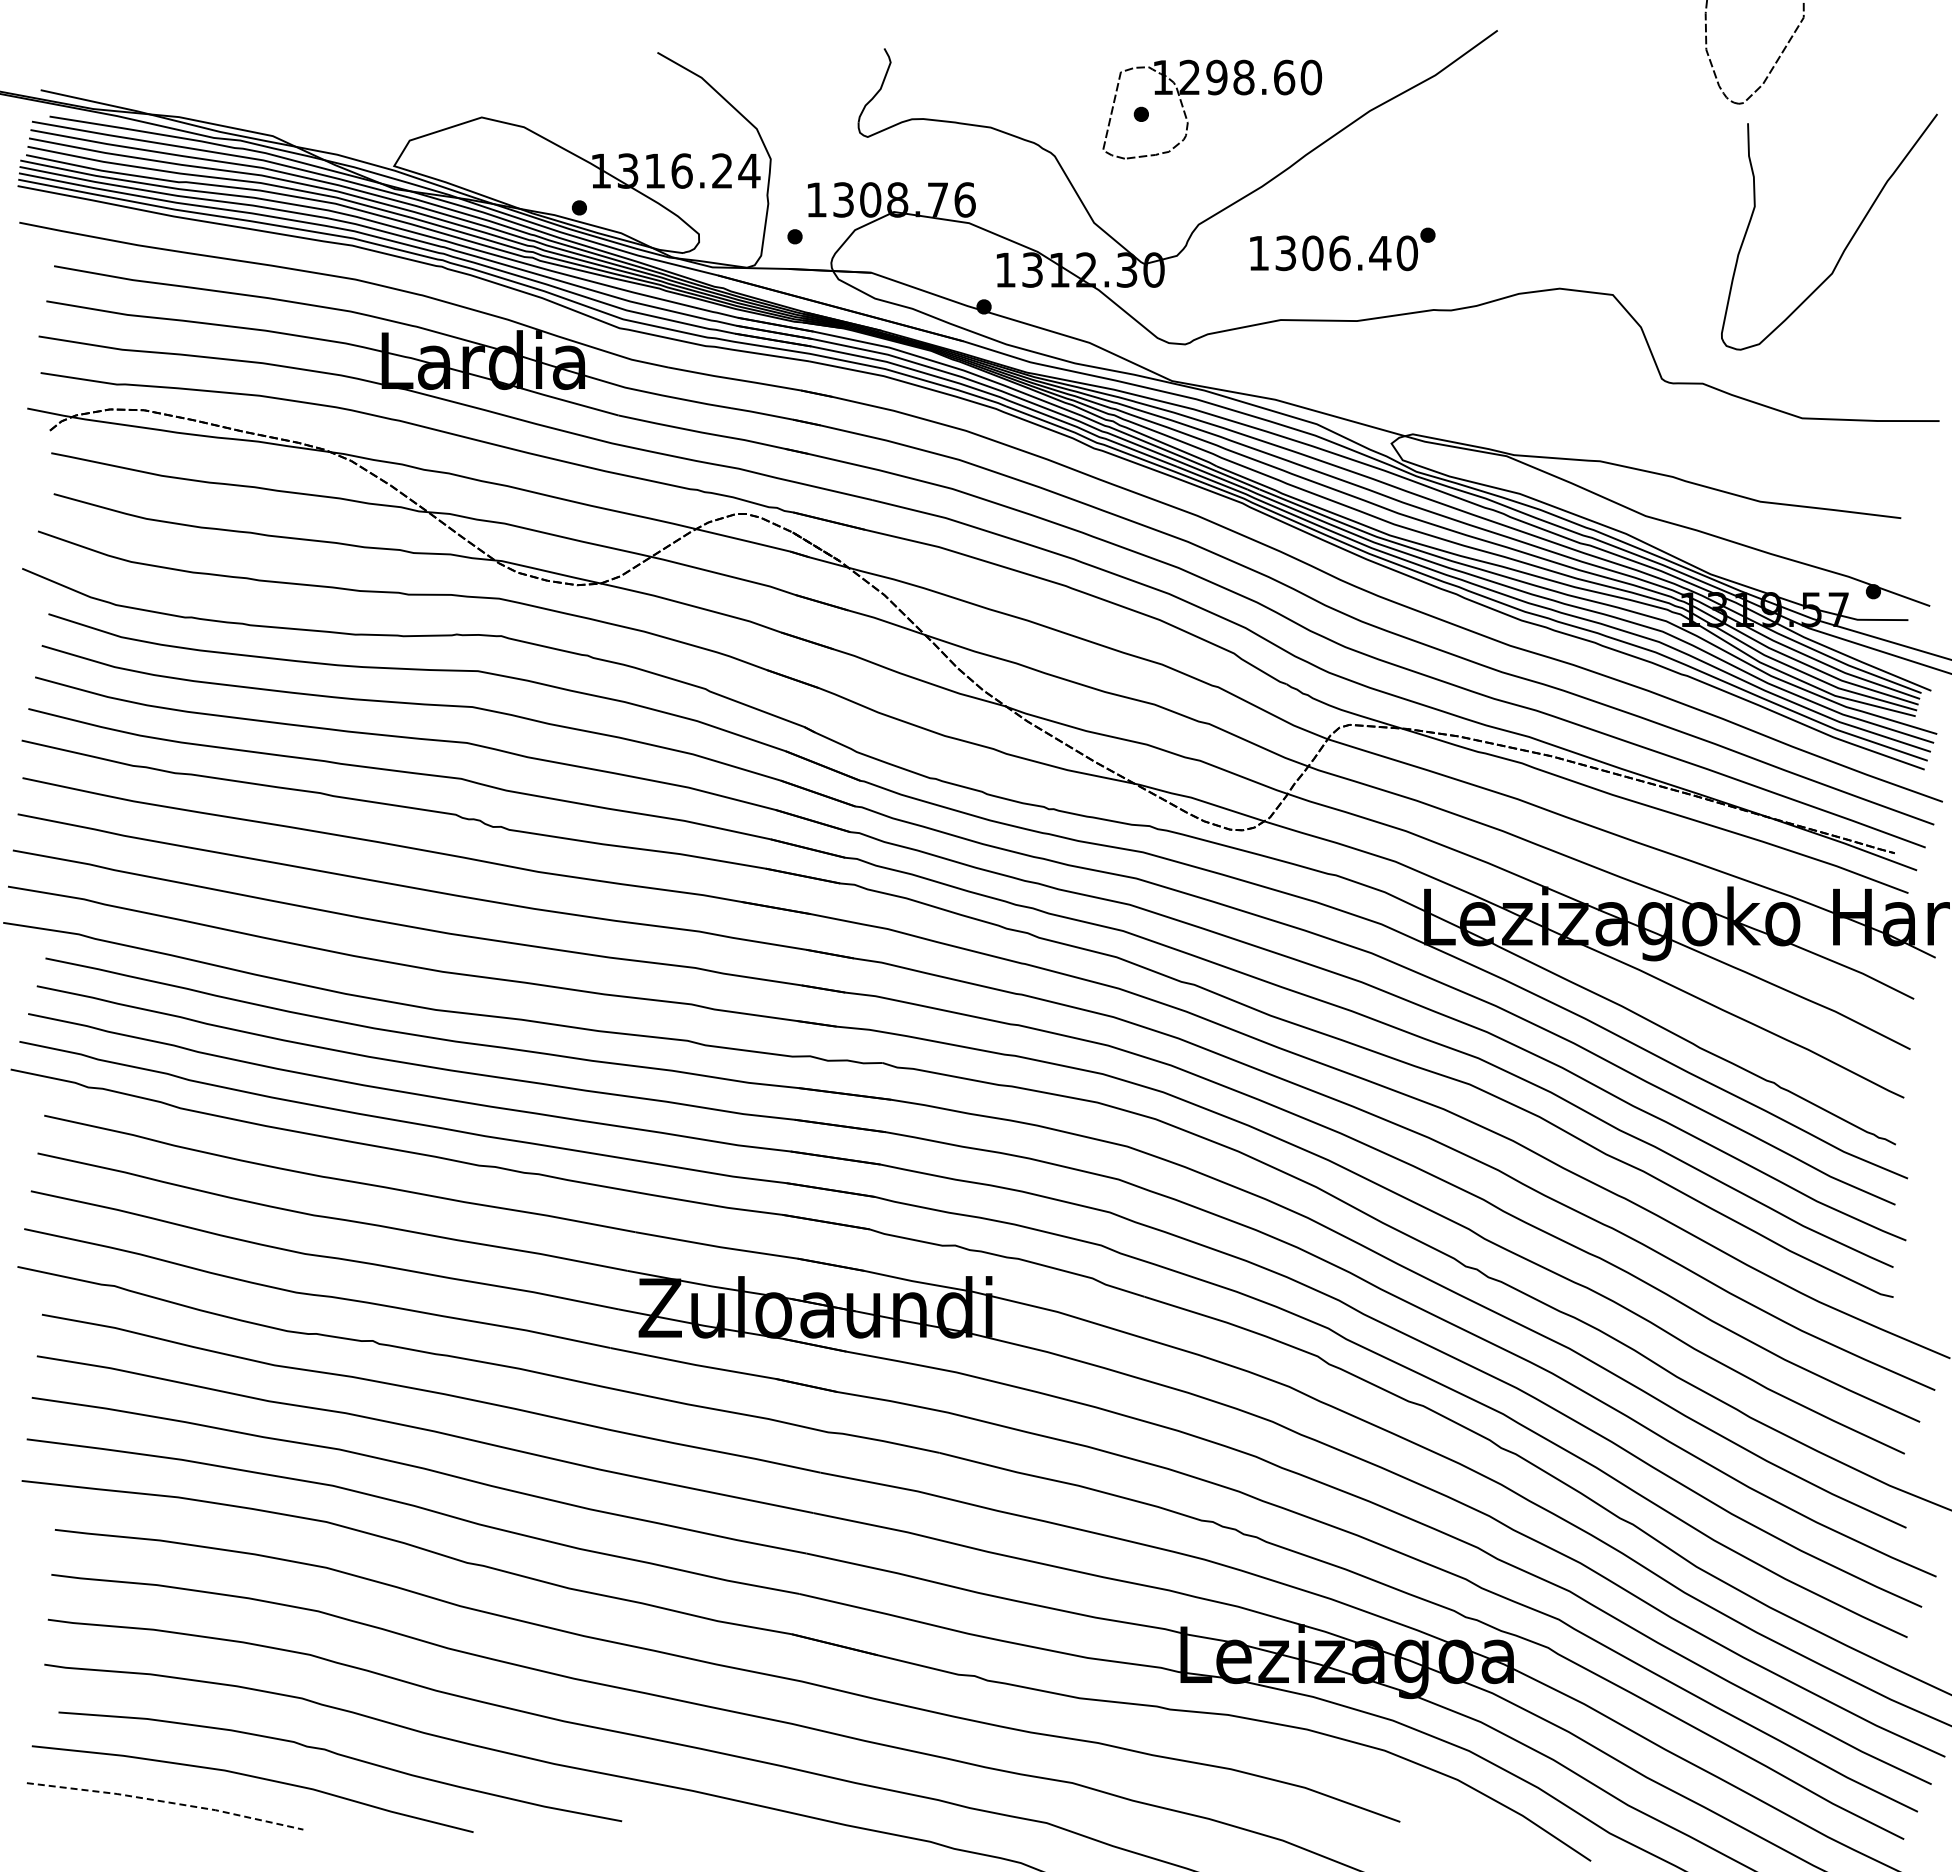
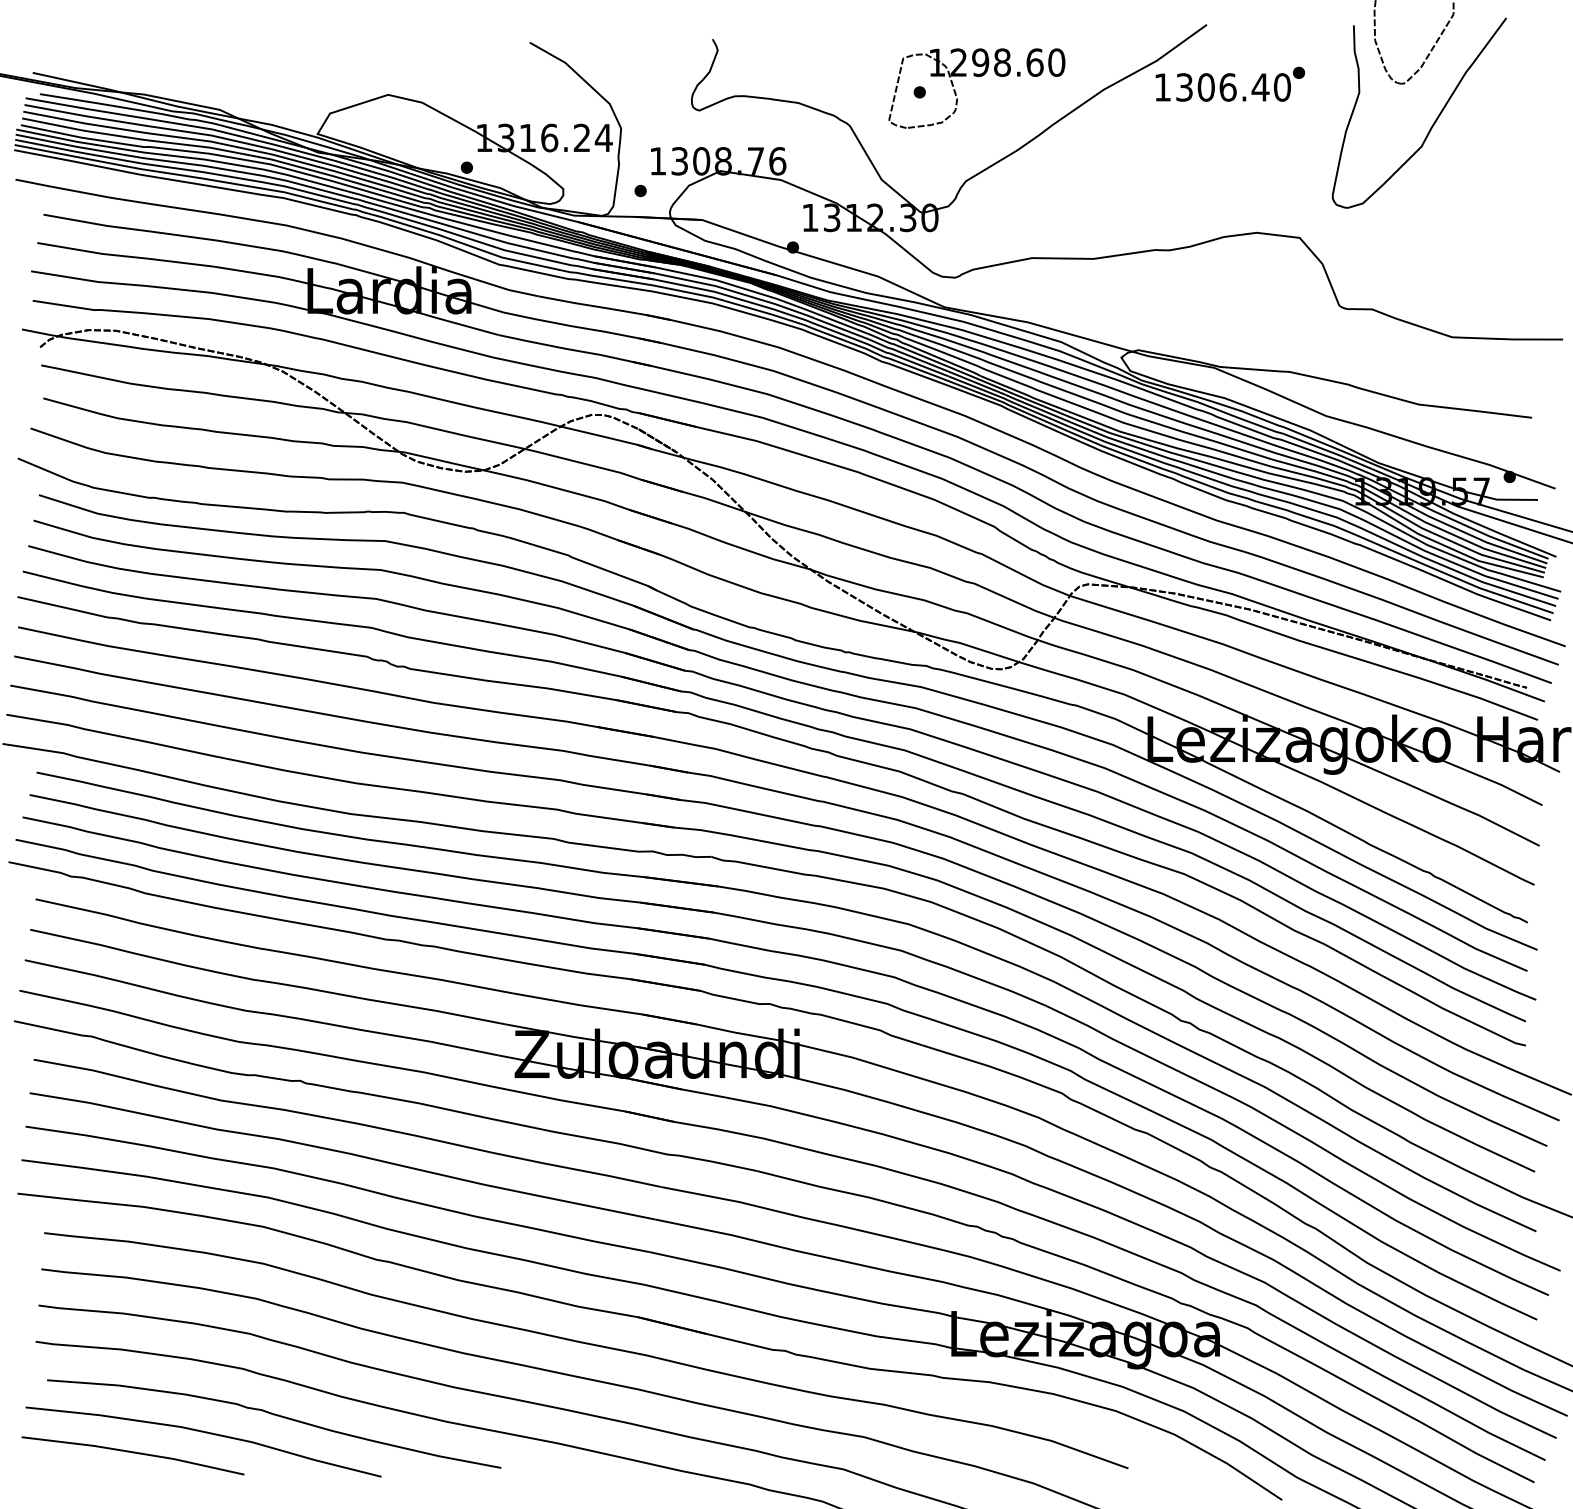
curve: (1847, 243) -> (1434, 122), moved
text: (1342, 249) -> (1230, 84), moved
line: (166, 1802) -> (134, 1452), dashed -> solid

